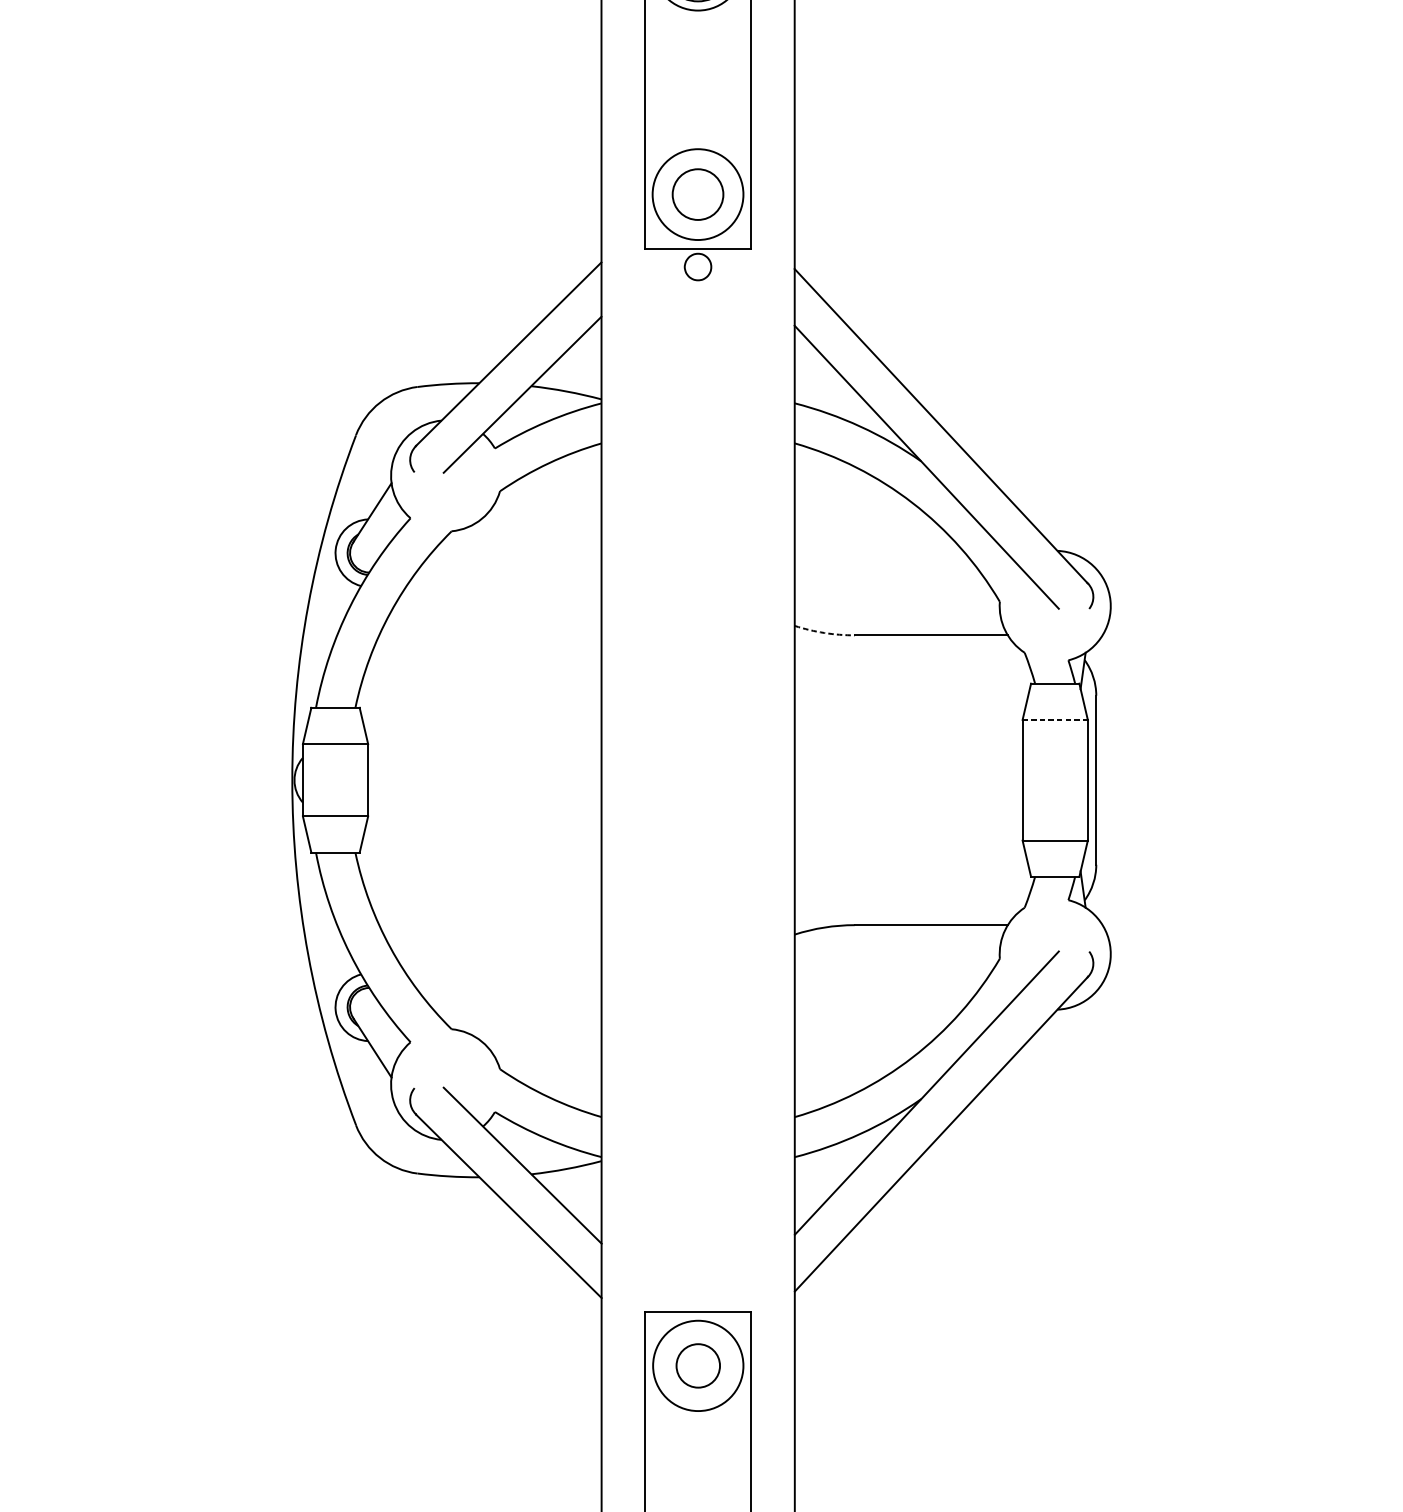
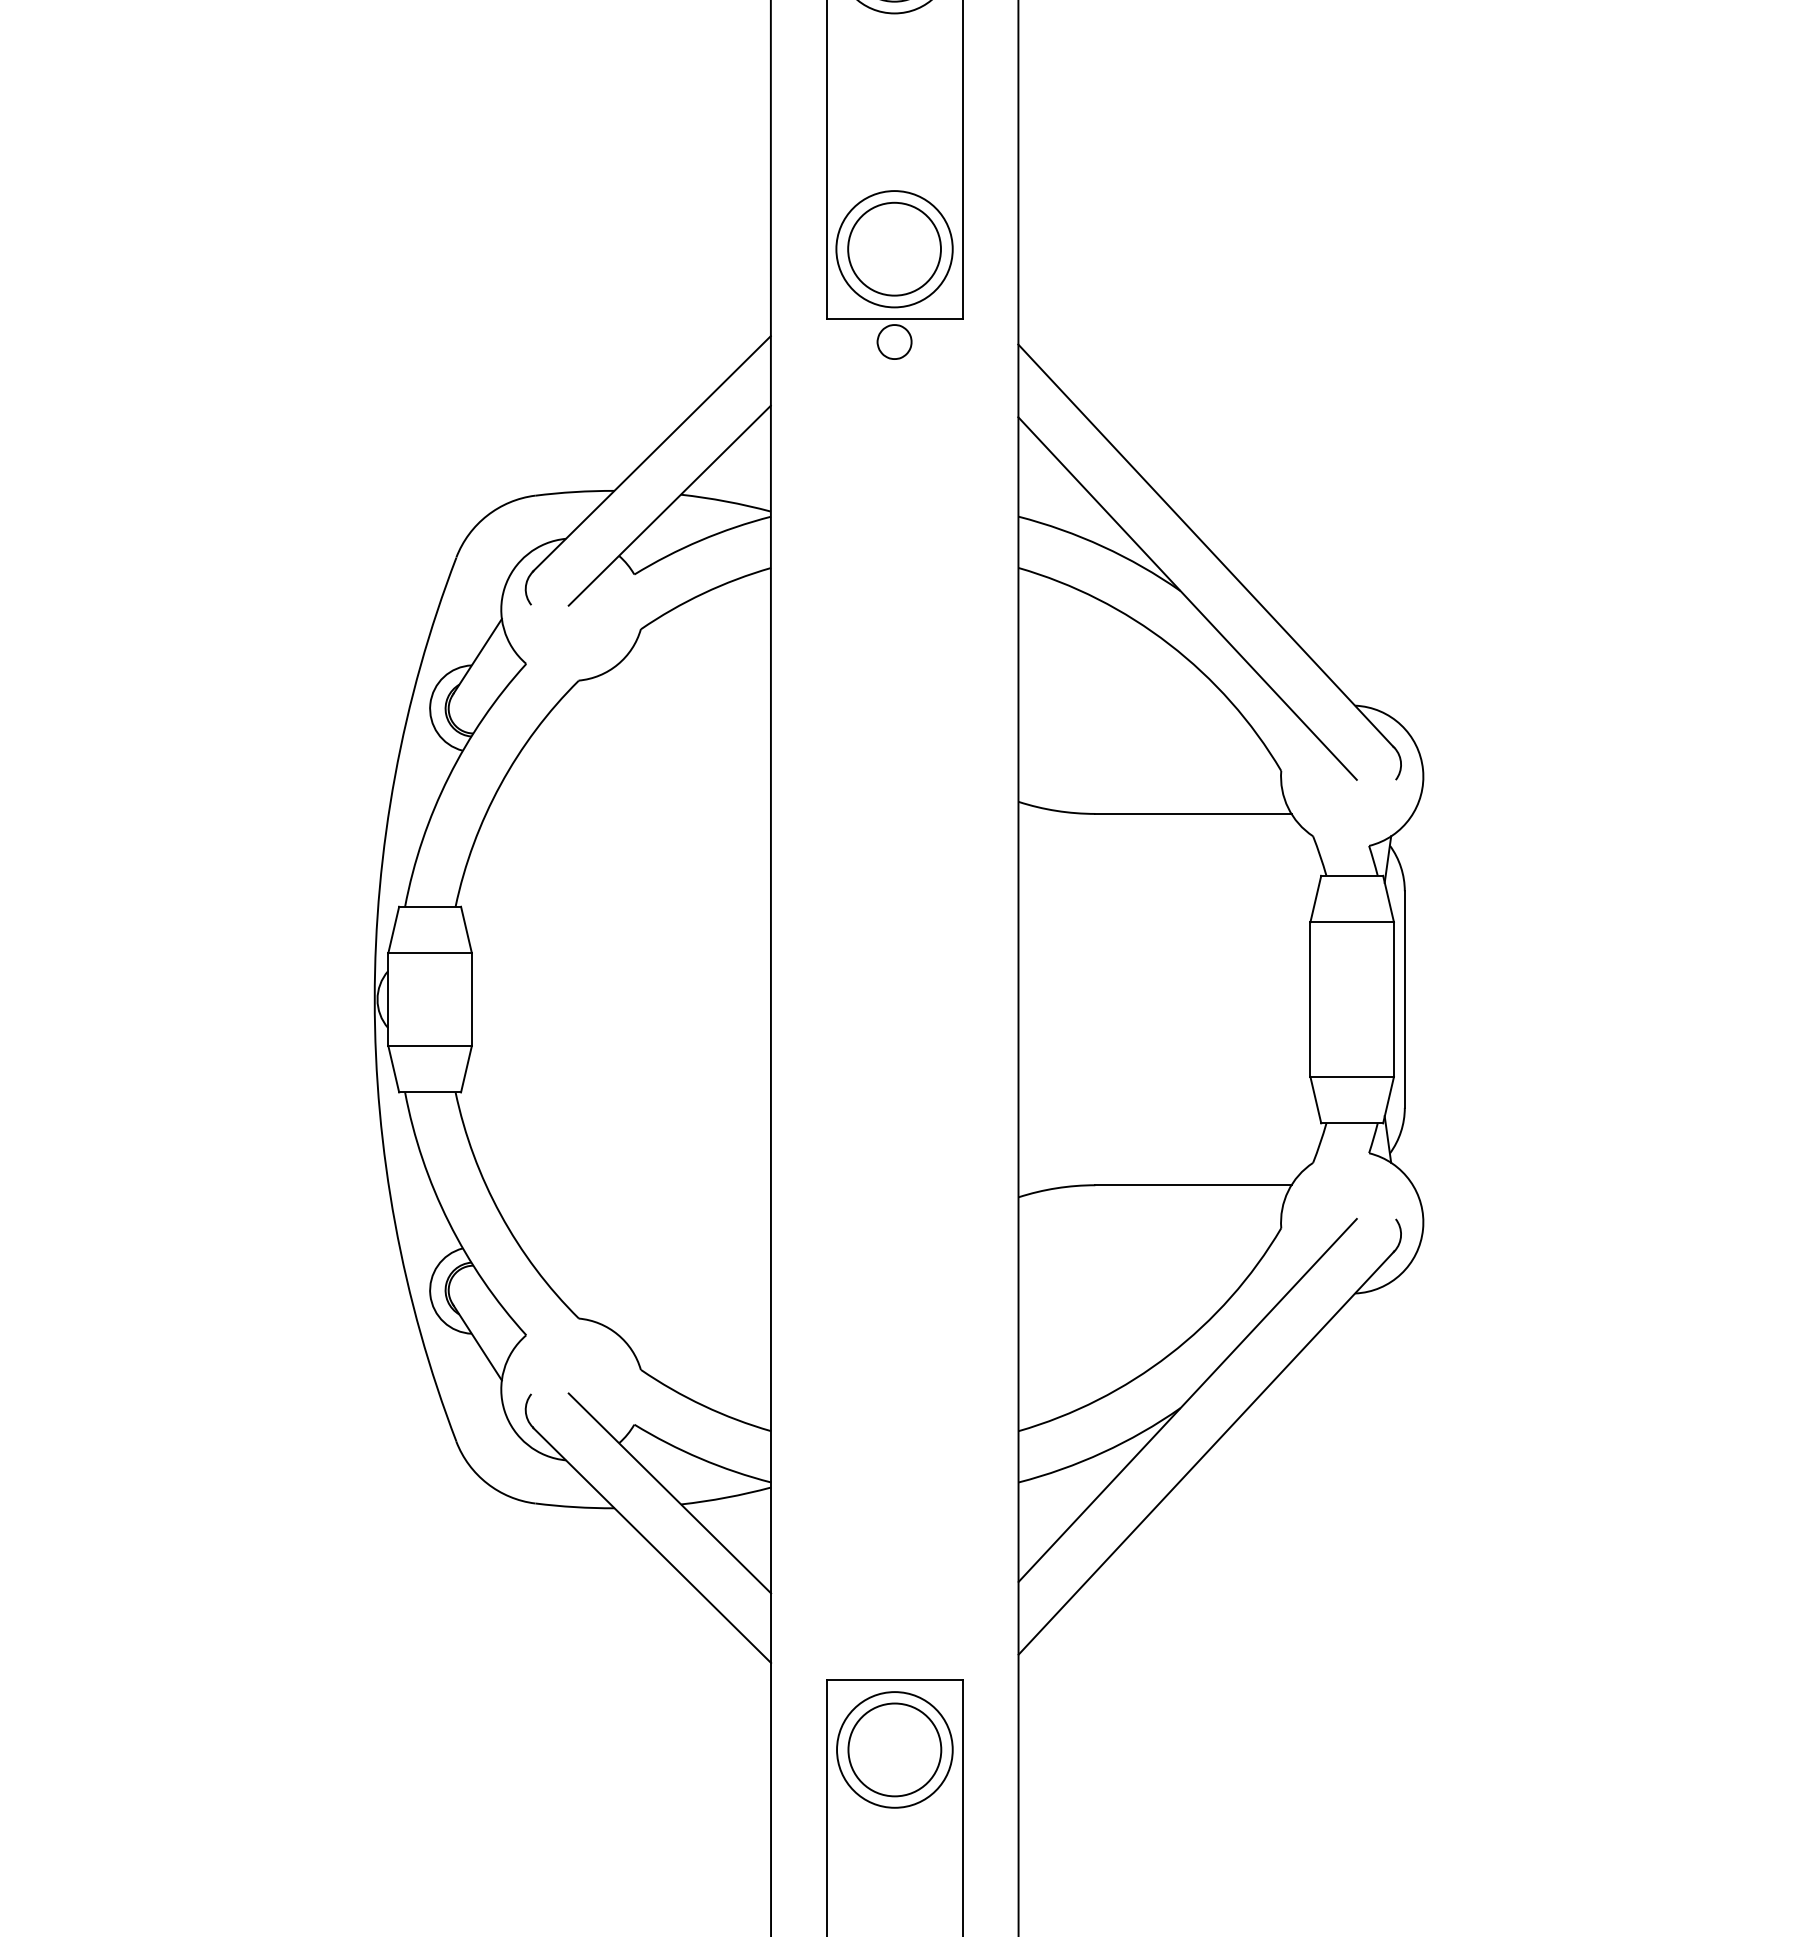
circle: (697, 194) -> (894, 248), size x1.43
arc: (824, 632) -> (1056, 810), dashed -> solid
line: (1055, 720) -> (1352, 922), dashed -> solid
circle: (697, 1365) -> (894, 1749), size x1.67

